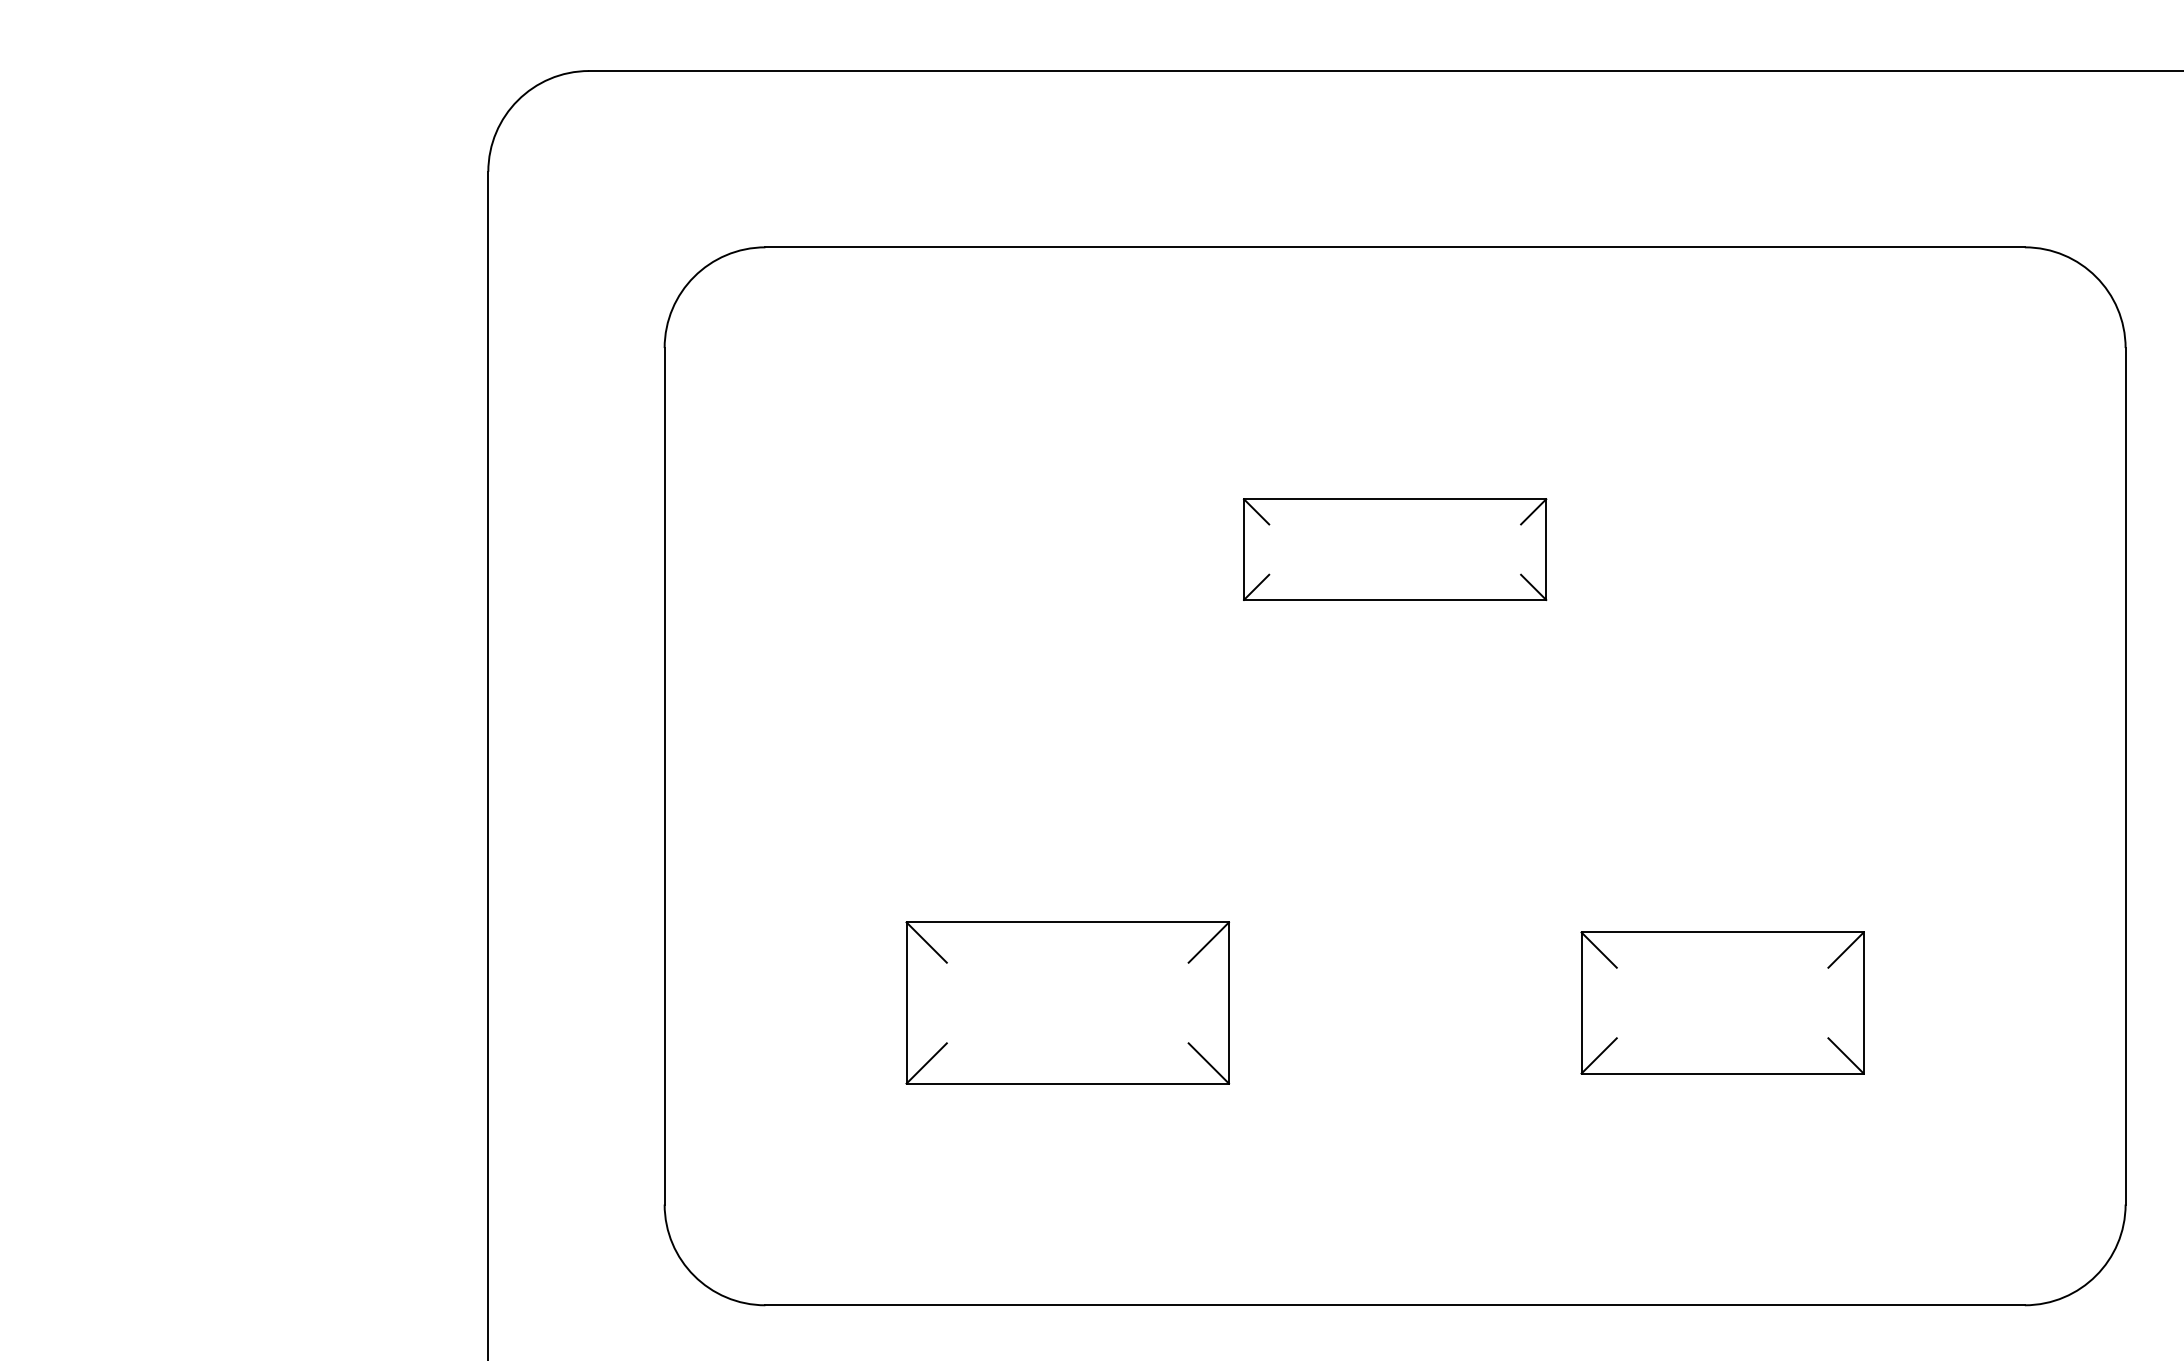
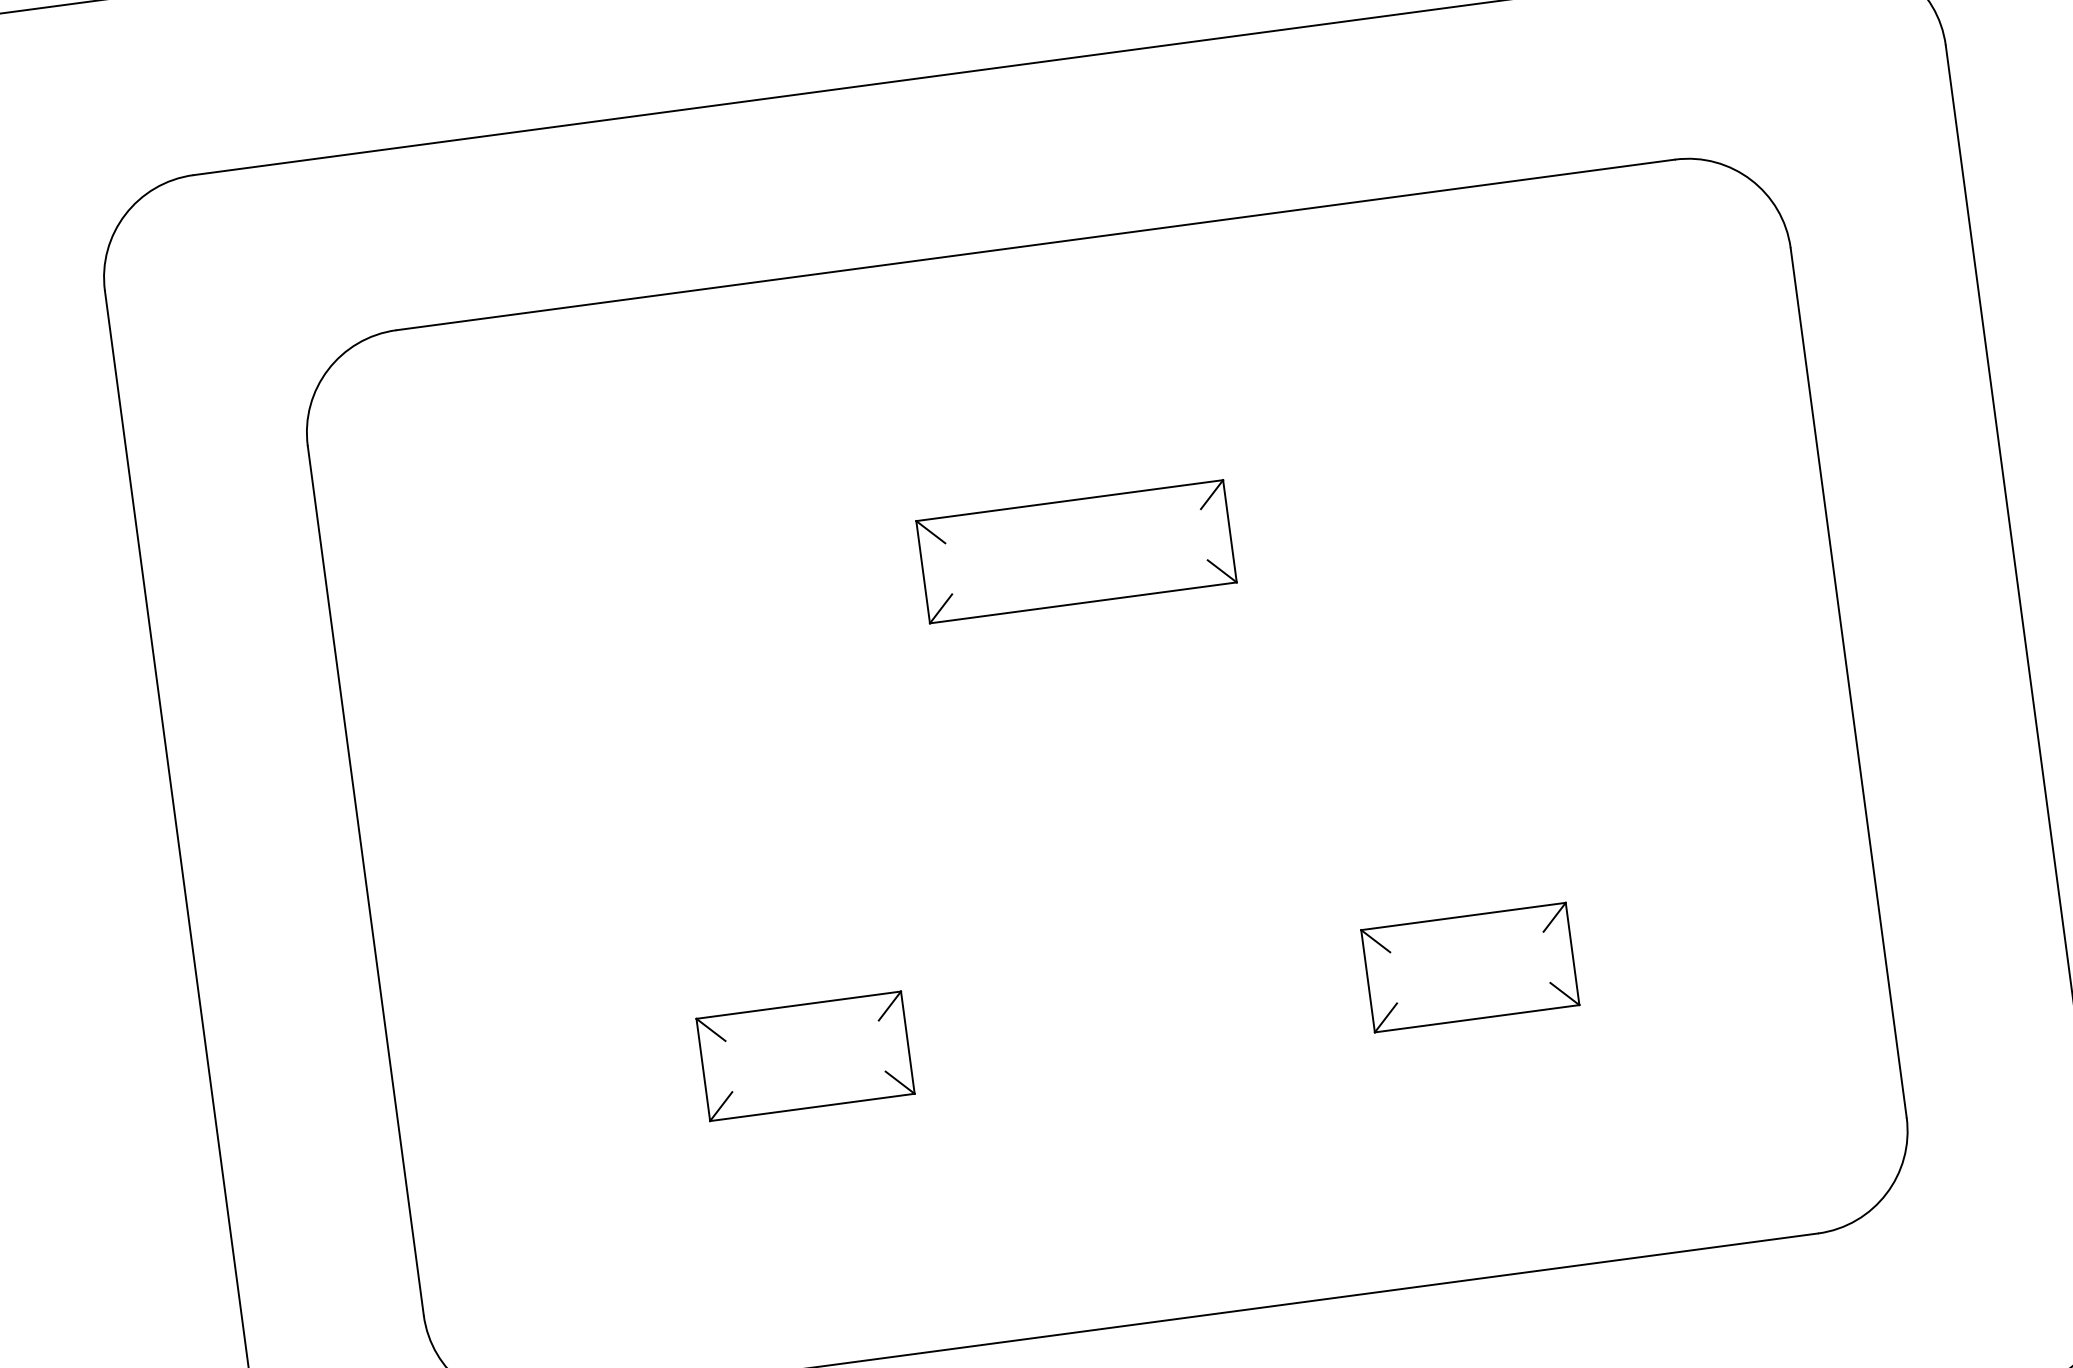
part: (1067, 1002) -> (805, 1055), size x0.62
part: (1722, 1002) -> (1470, 967), size x0.71

